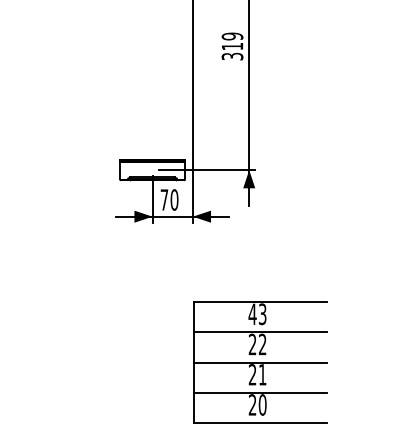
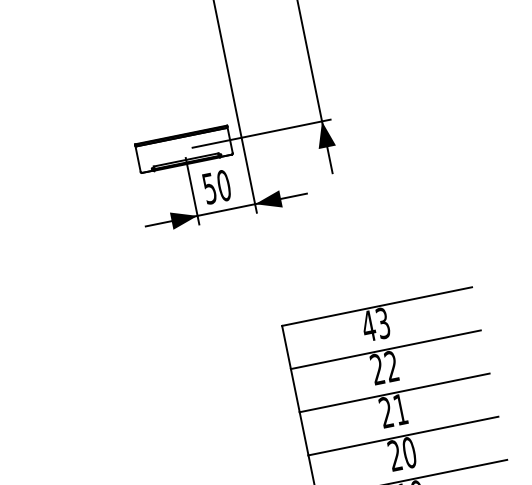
text: (164, 199) -> (209, 187), 70 -> 50

